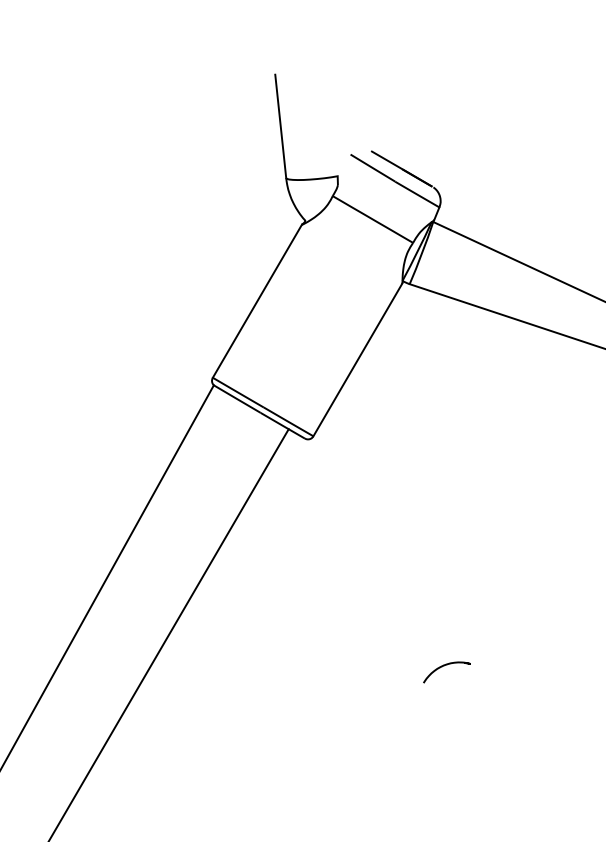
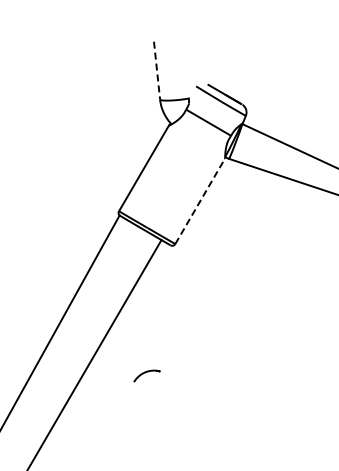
line: (281, 127) -> (157, 71), solid -> dashed
line: (358, 360) -> (200, 201), solid -> dashed
curve: (444, 667) -> (145, 373), moved

